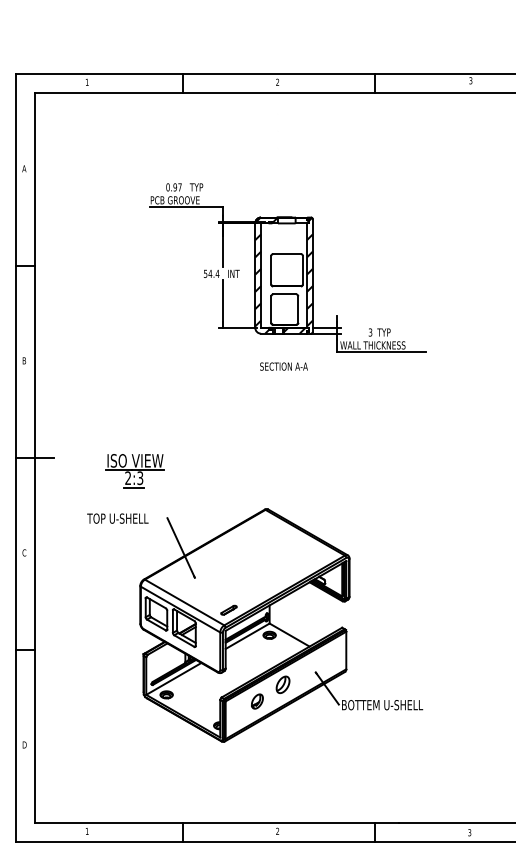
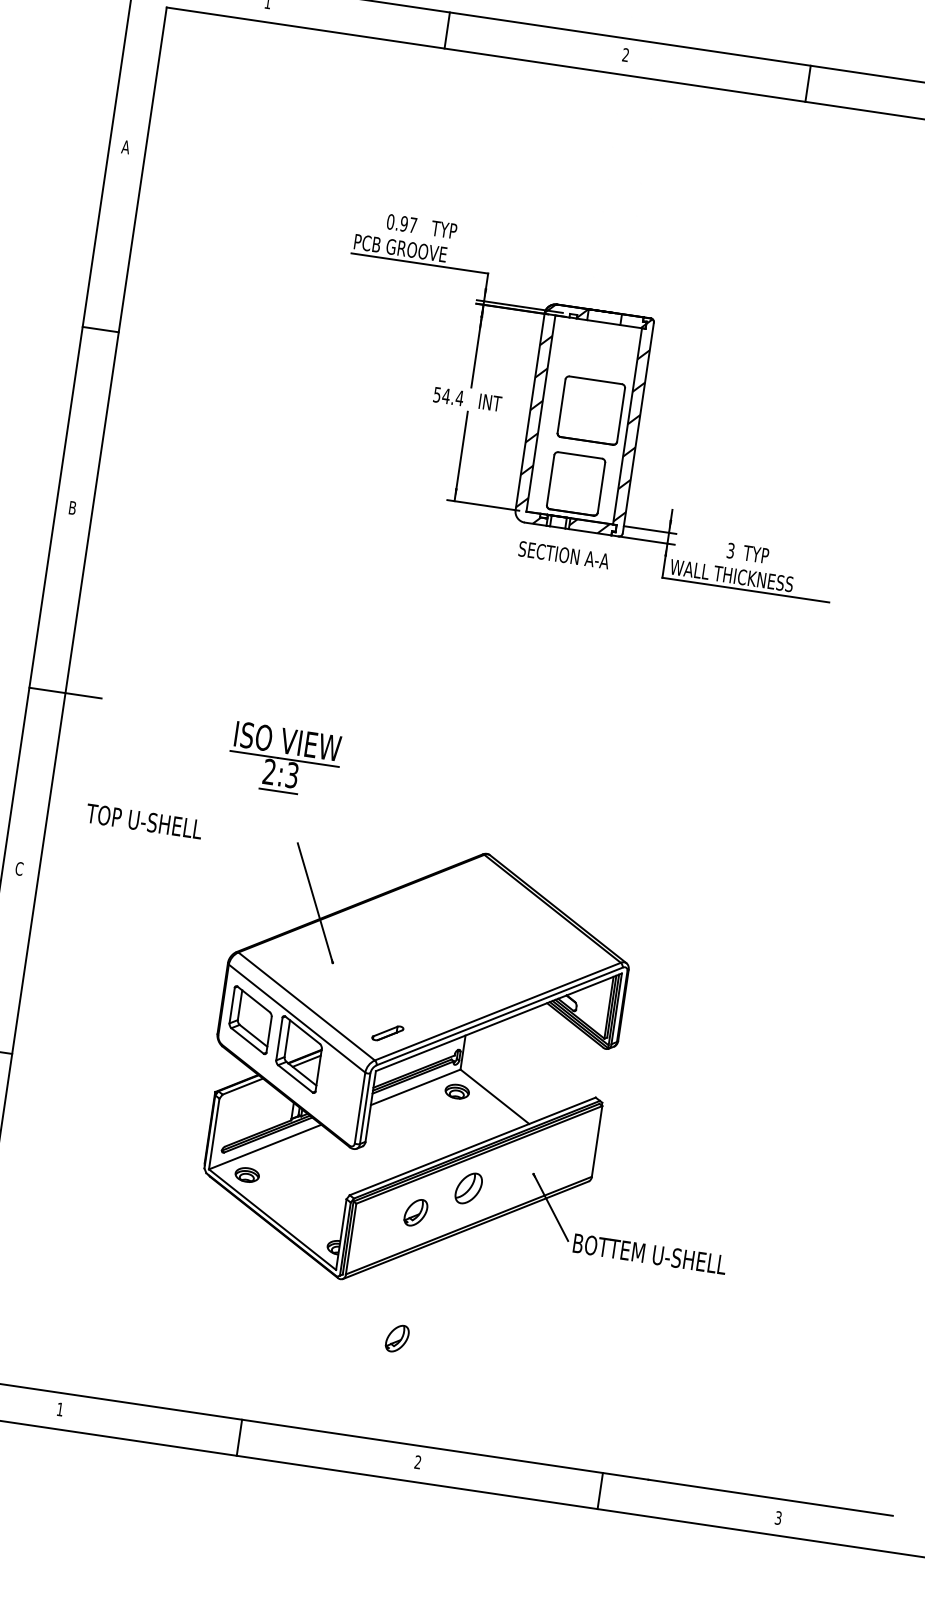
text: (283, 366) -> (563, 554), moved
part: (134, 471) -> (283, 761), moved
text: (117, 518) -> (143, 821), moved
part: (257, 768) -> (397, 1338), added

